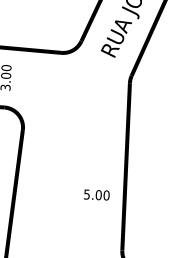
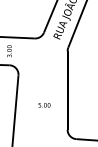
text: (96, 195) -> (44, 105), moved

